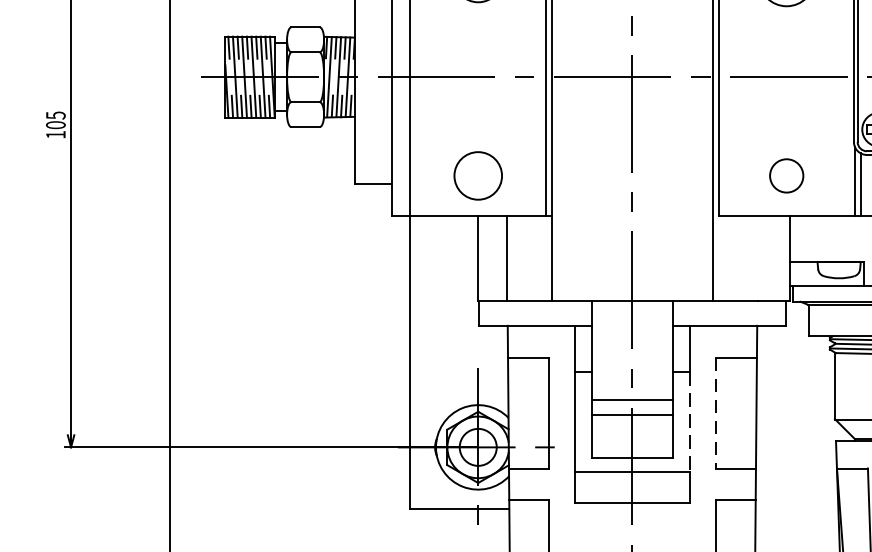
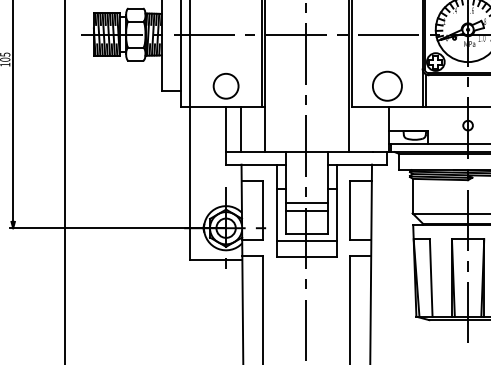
circle: (784, 174) -> (386, 85), size x1.67
line: (716, 413) -> (350, 210), dashed -> solid
line: (689, 423) -> (336, 215), dashed -> solid

